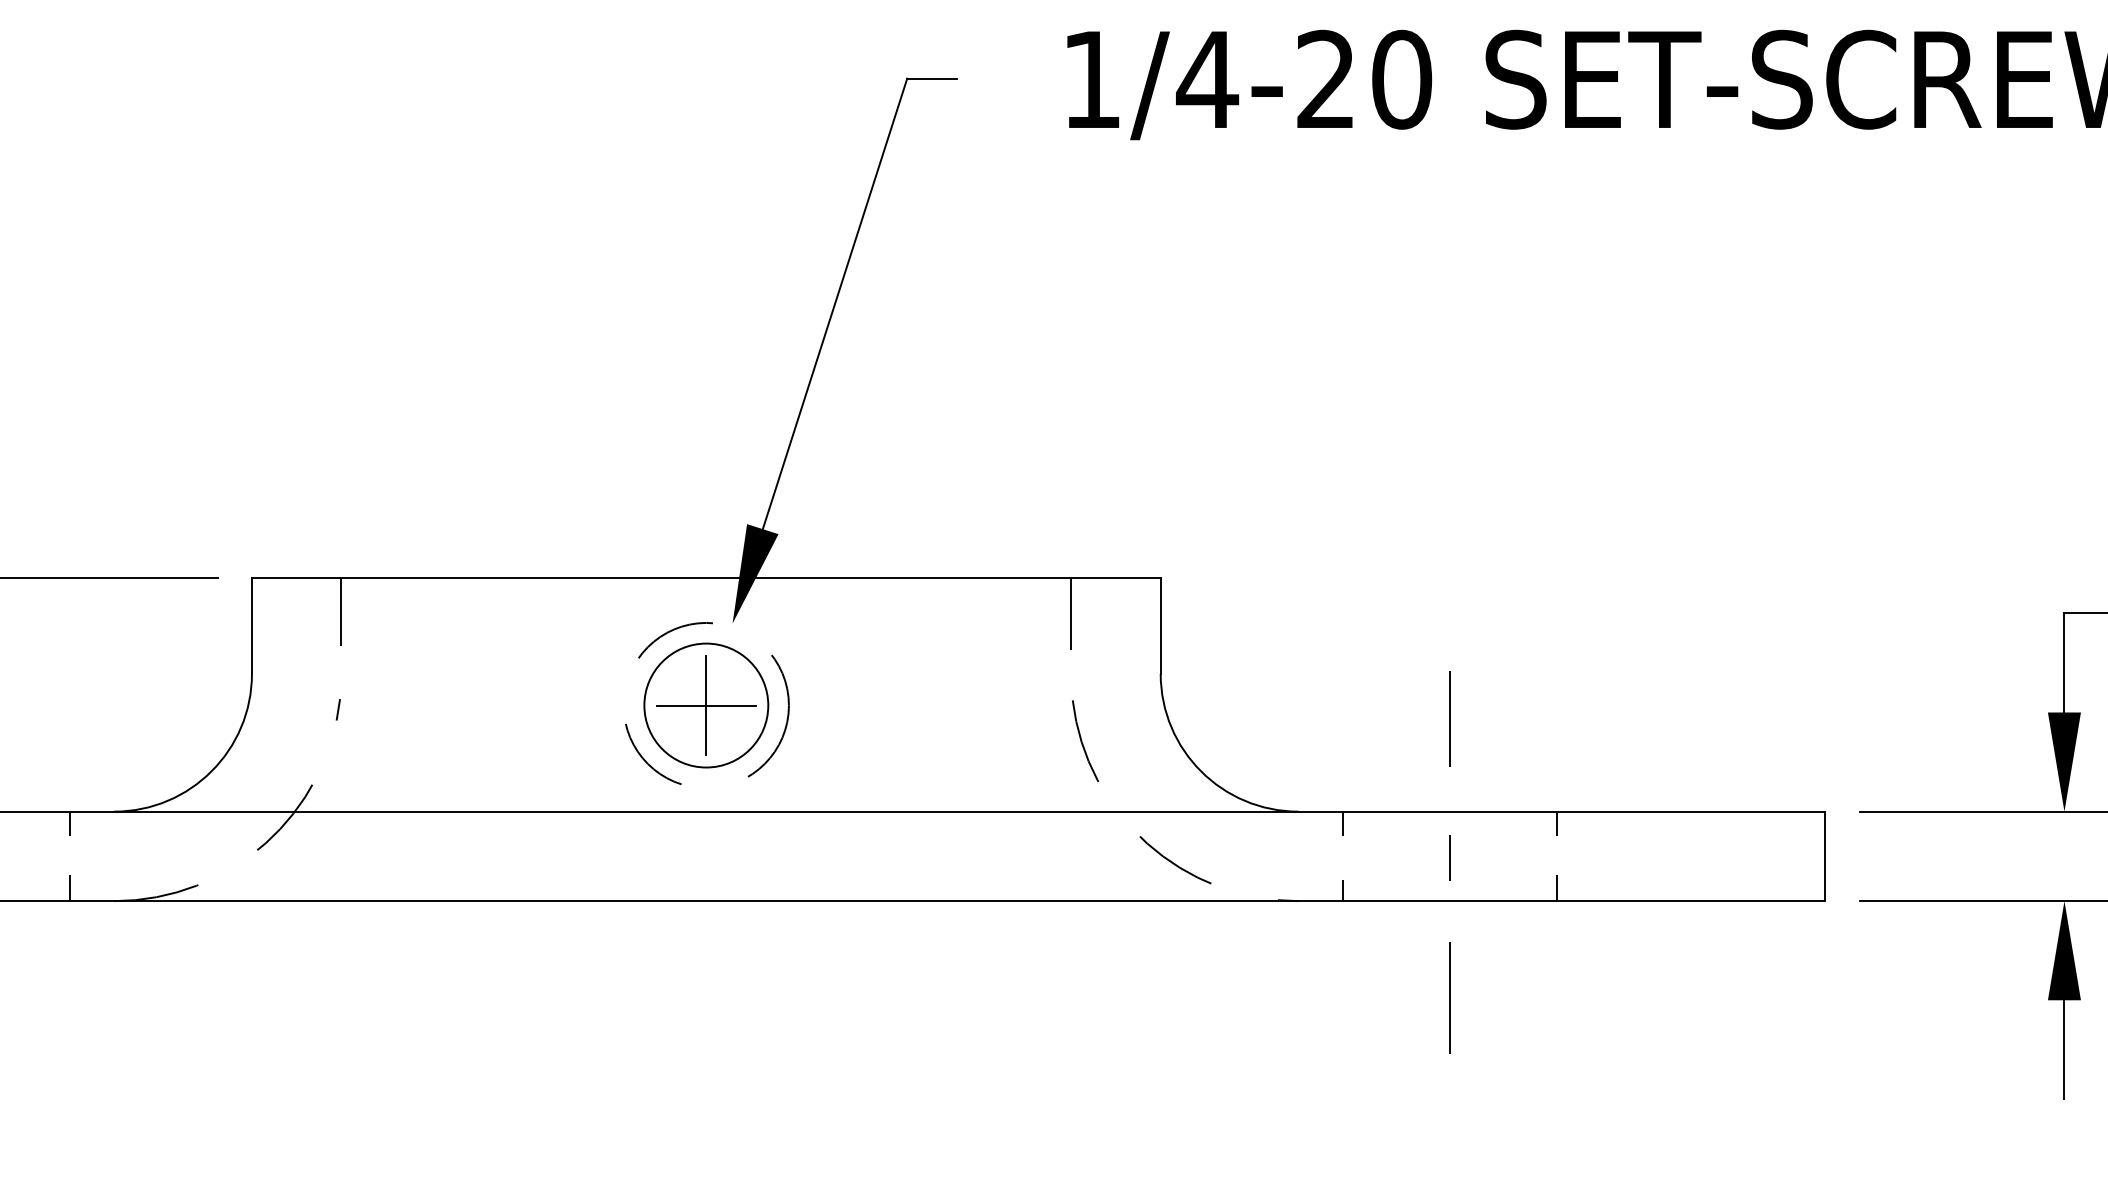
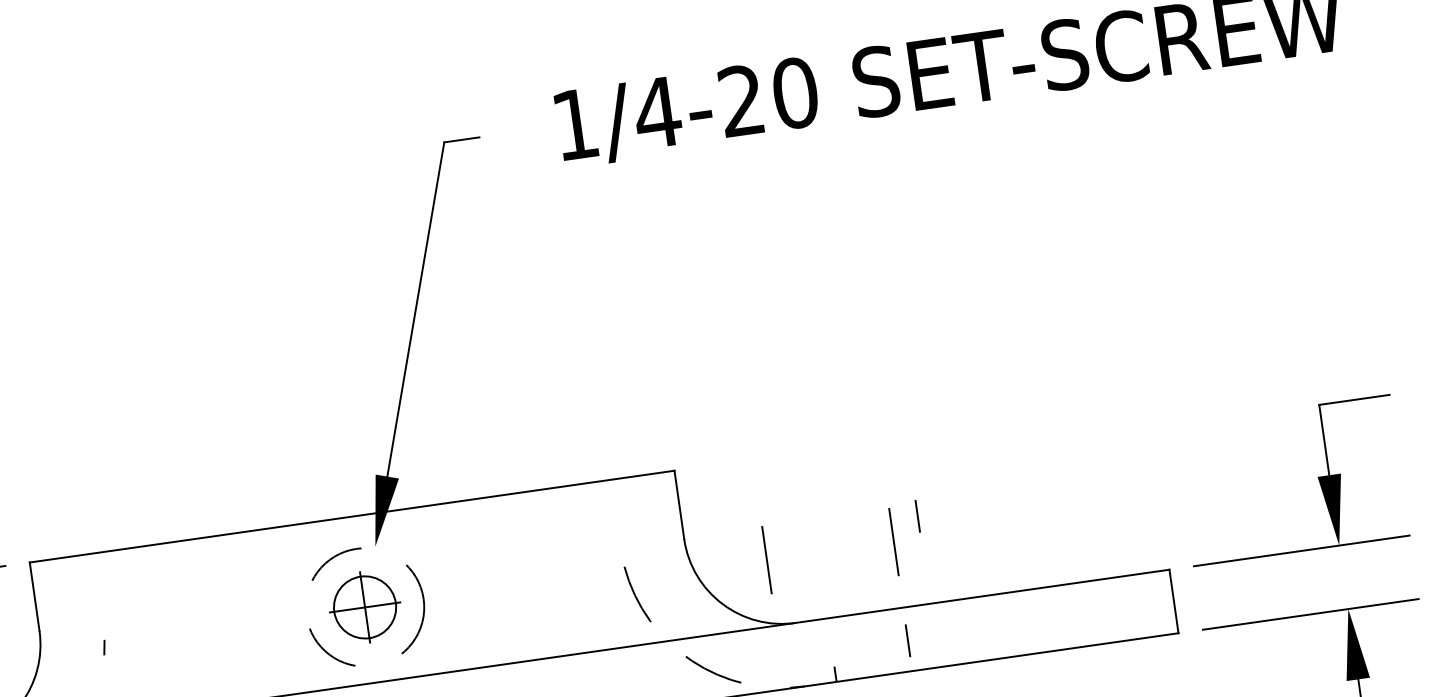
line: (341, 611) -> (96, 577), removed
line: (1071, 613) -> (614, 505), removed
line: (1487, 687) -> (917, 515), added
circle: (706, 705) -> (365, 607), size x0.7
line: (1270, 718) -> (766, 559), added
line: (1343, 823) -> (829, 626), removed
line: (1556, 823) -> (980, 605), removed
line: (1556, 888) -> (986, 651), removed

